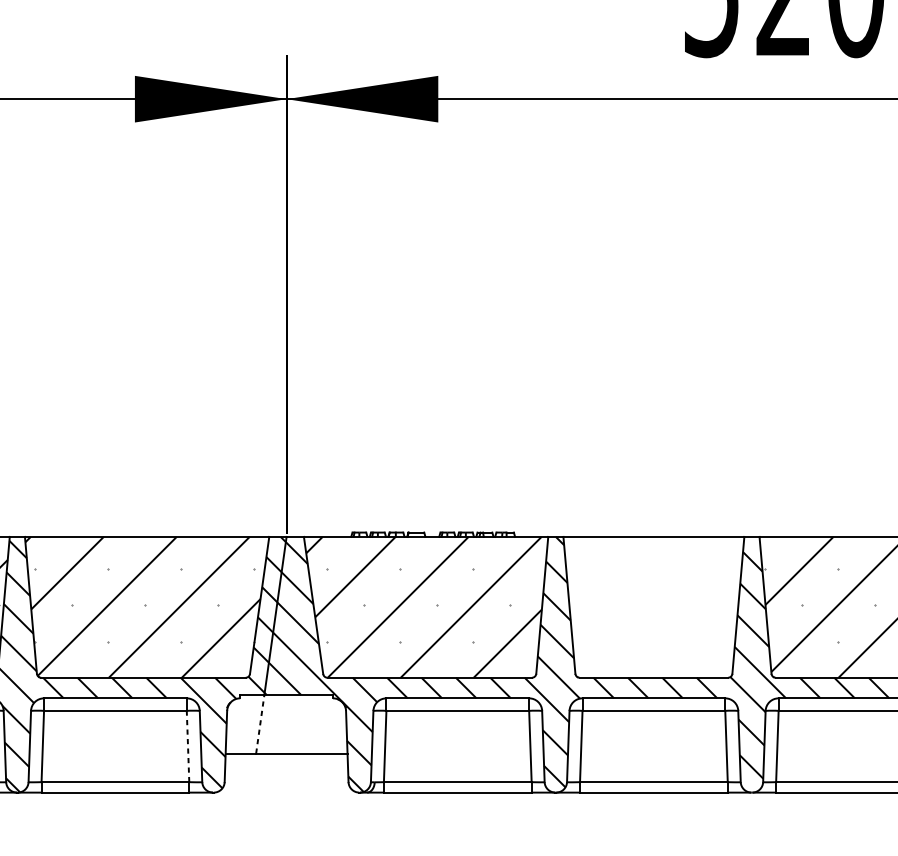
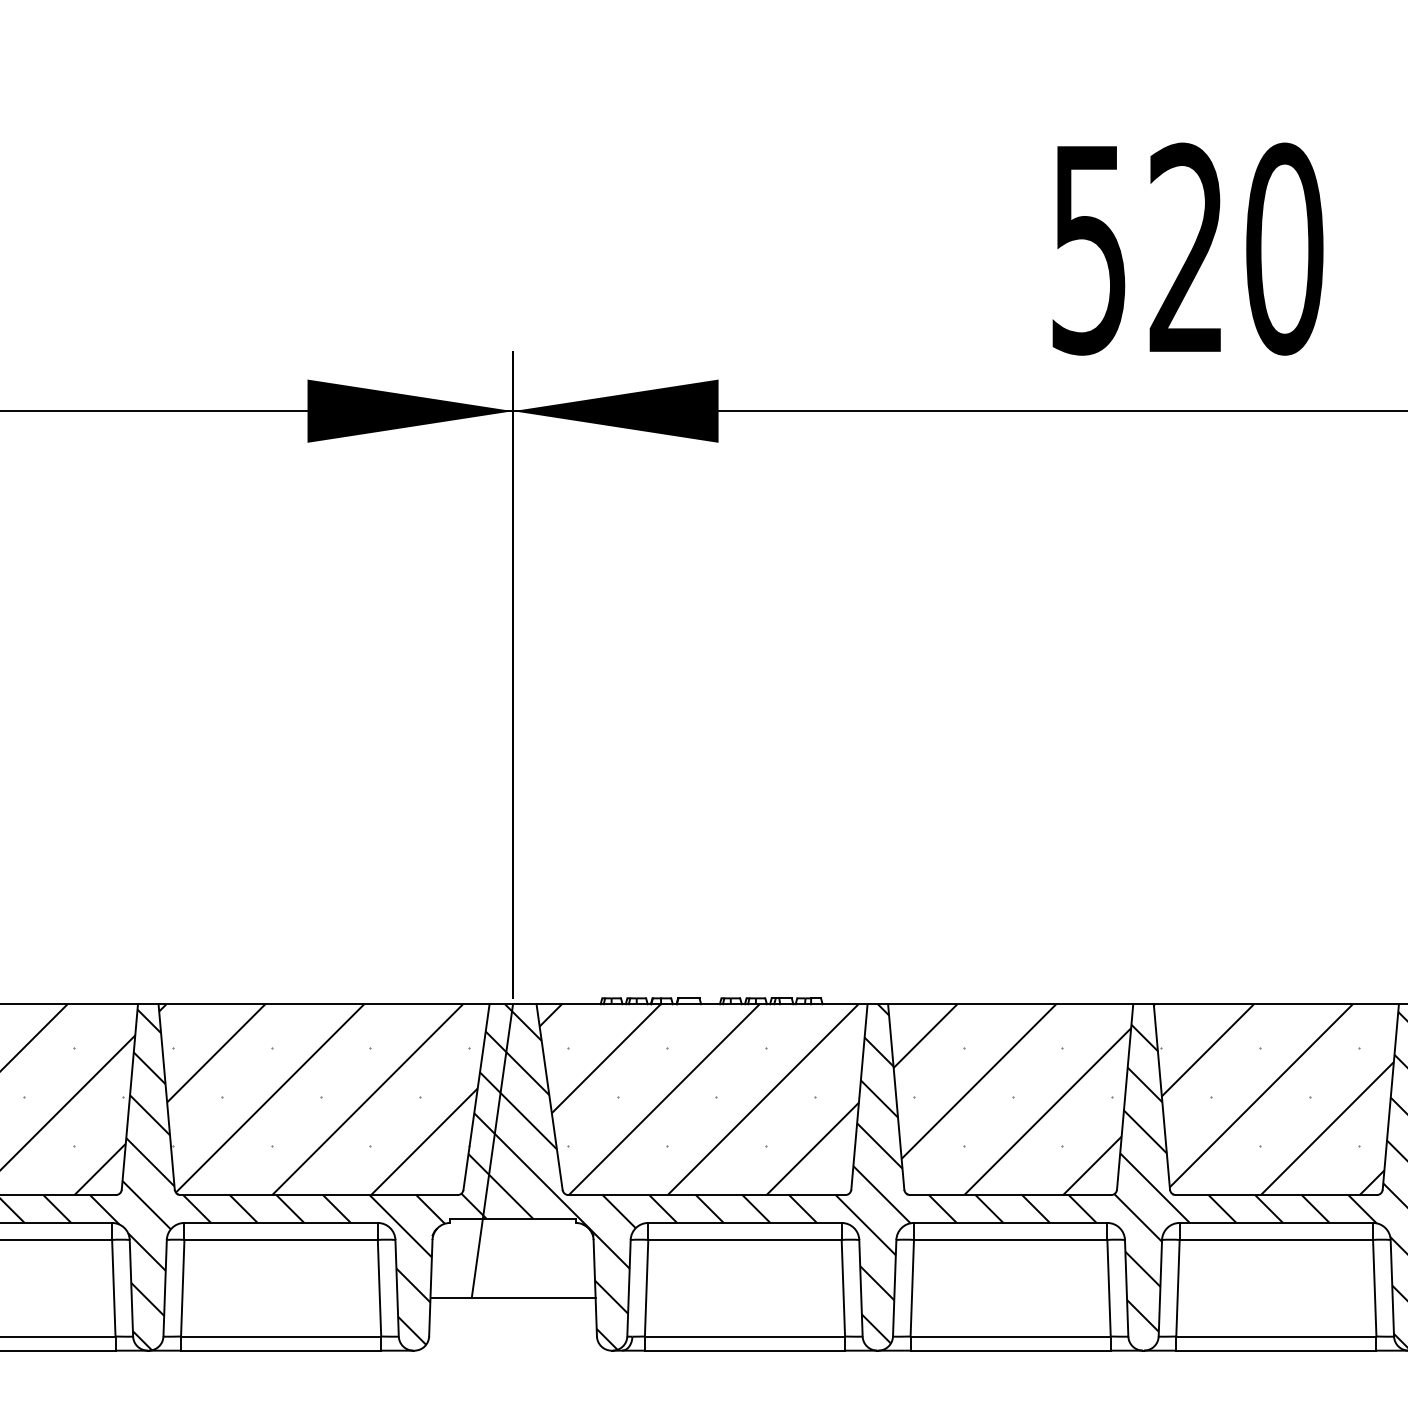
hatch: (655, 607) -> (1012, 1099), added
line: (260, 723) -> (477, 1257), dashed -> solid
line: (188, 745) -> (379, 1287), dashed -> solid

